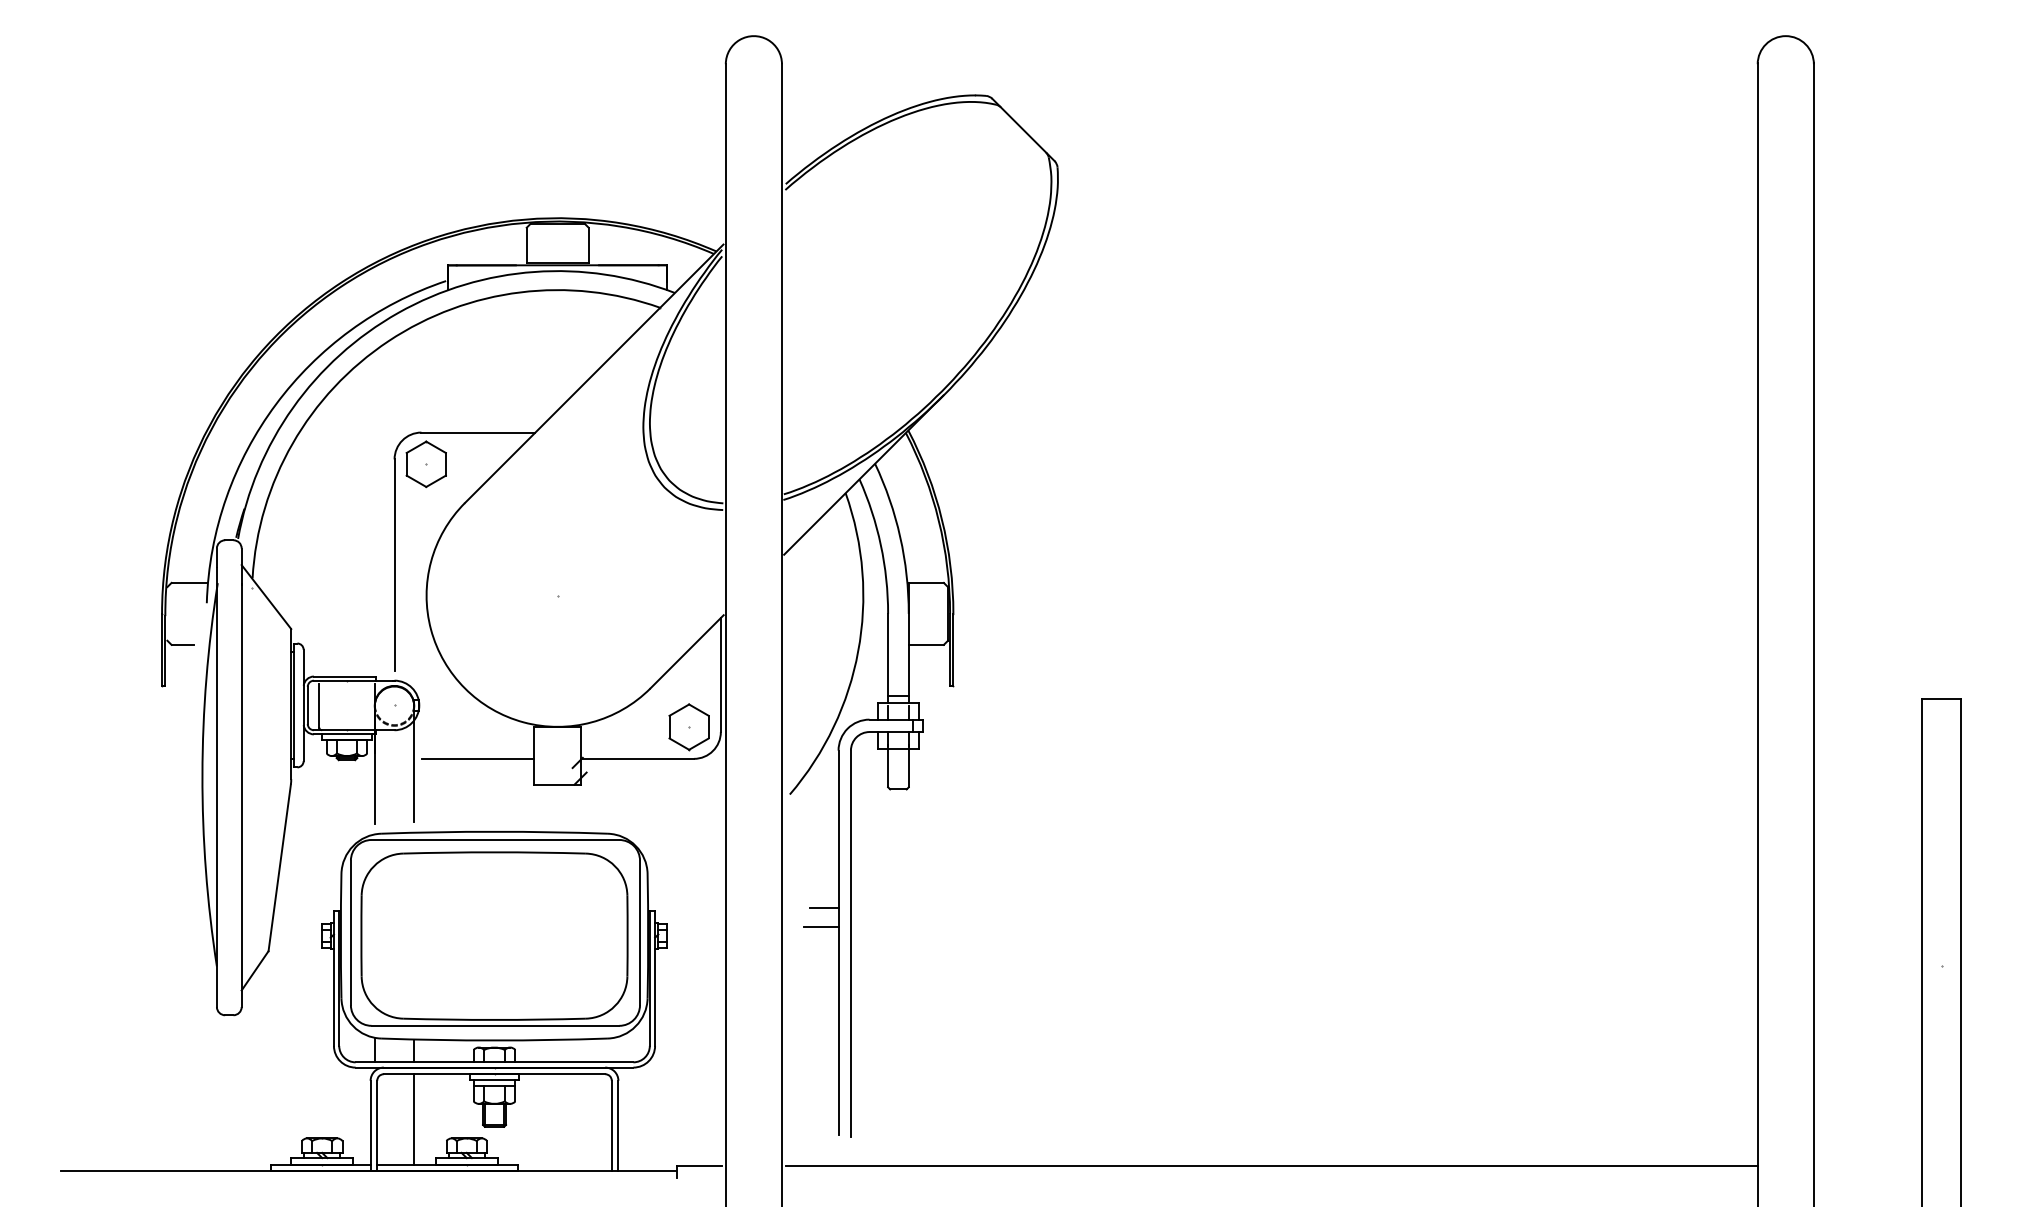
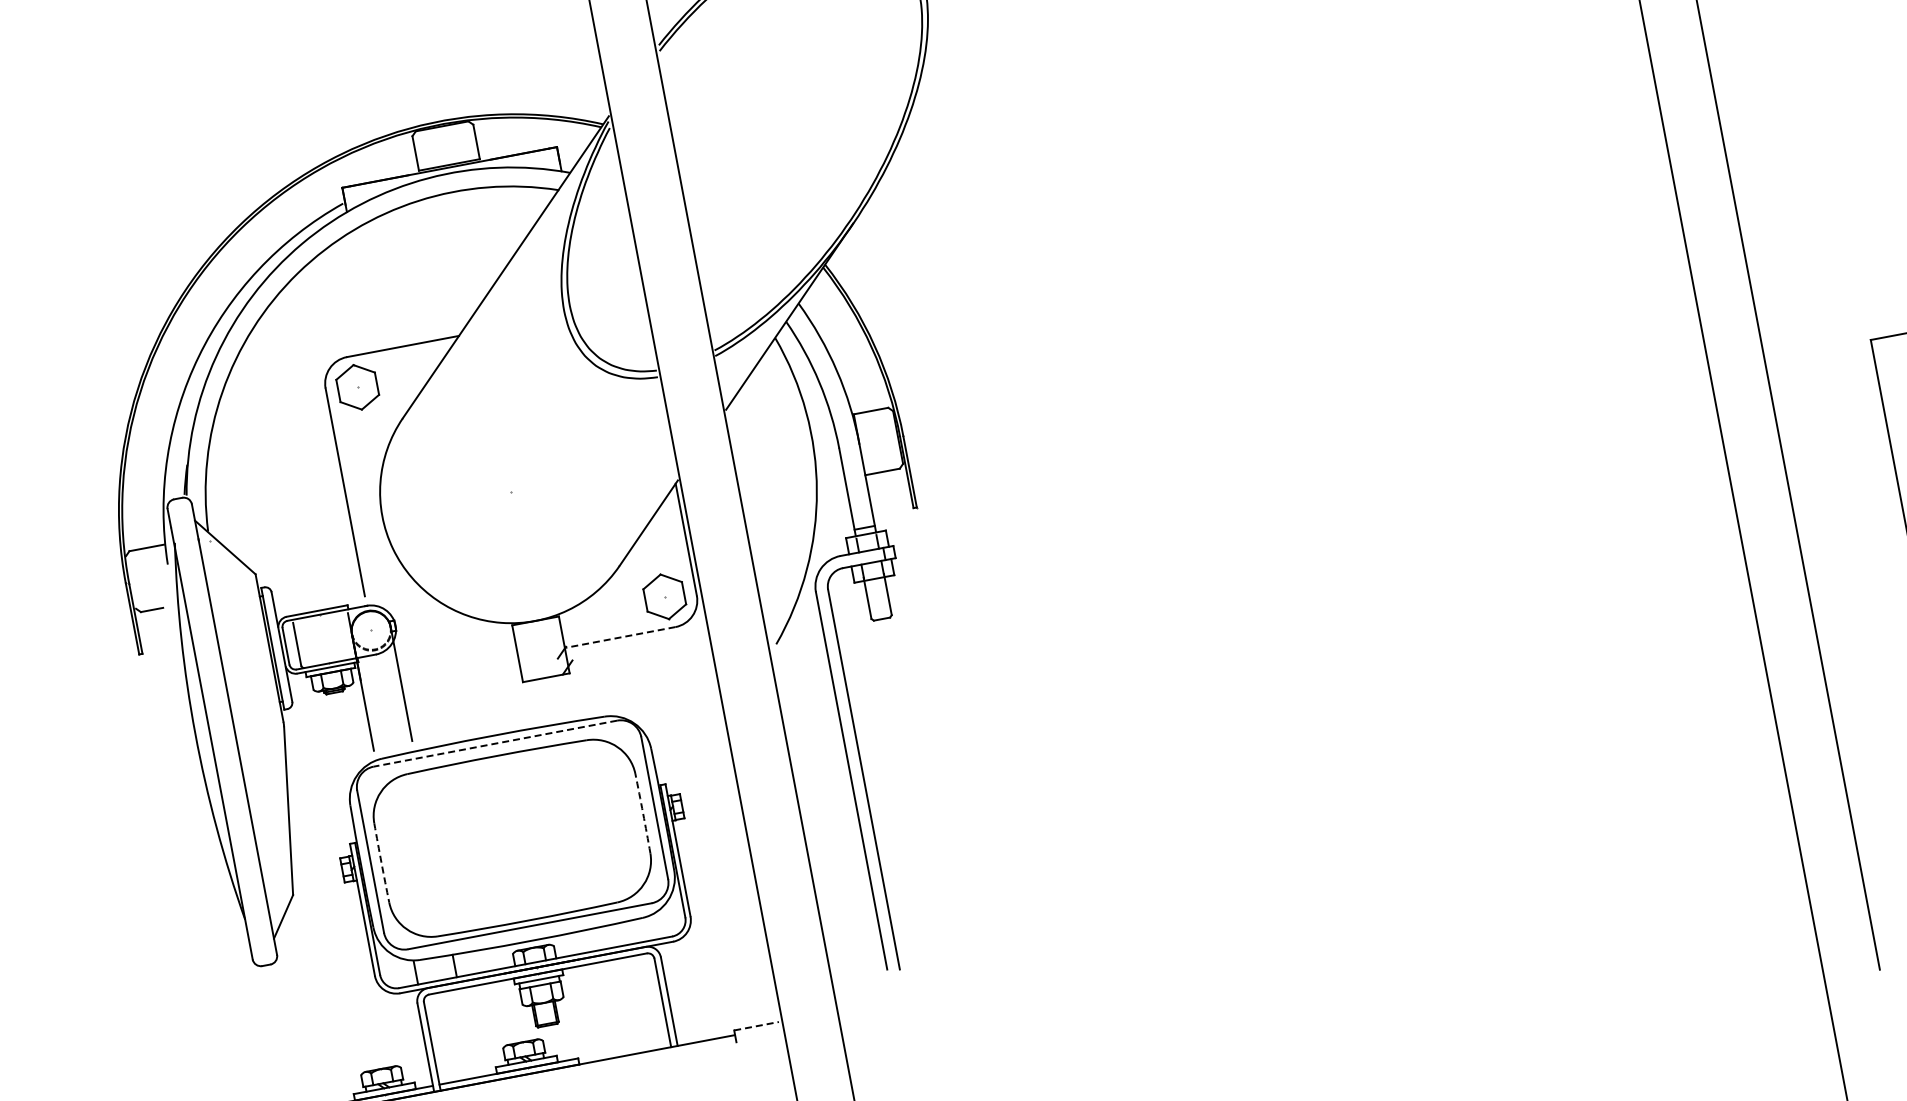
line: (477, 758) -> (462, 666), removed
line: (637, 758) -> (619, 637), solid -> dashed
line: (495, 839) -> (495, 743), solid -> dashed
line: (823, 907) -> (830, 749), removed
line: (820, 926) -> (830, 768), removed
arc: (361, 936) -> (381, 863), solid -> dashed
arc: (627, 936) -> (643, 813), solid -> dashed
line: (414, 1119) -> (467, 1033), removed
line: (699, 1166) -> (756, 1026), solid -> dashed
line: (1271, 1166) -> (1318, 920), removed

